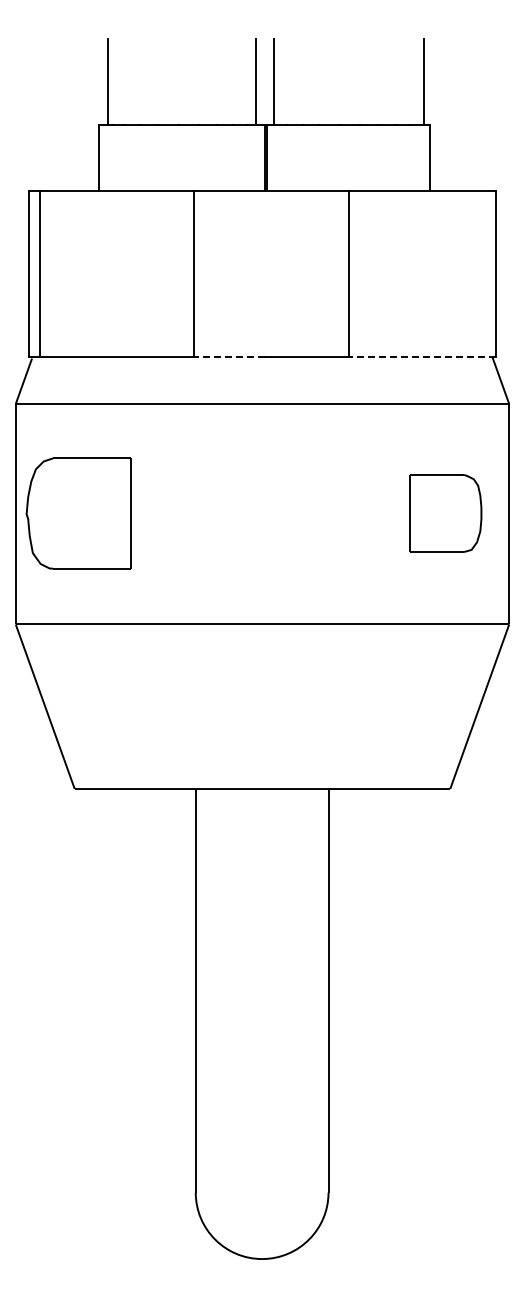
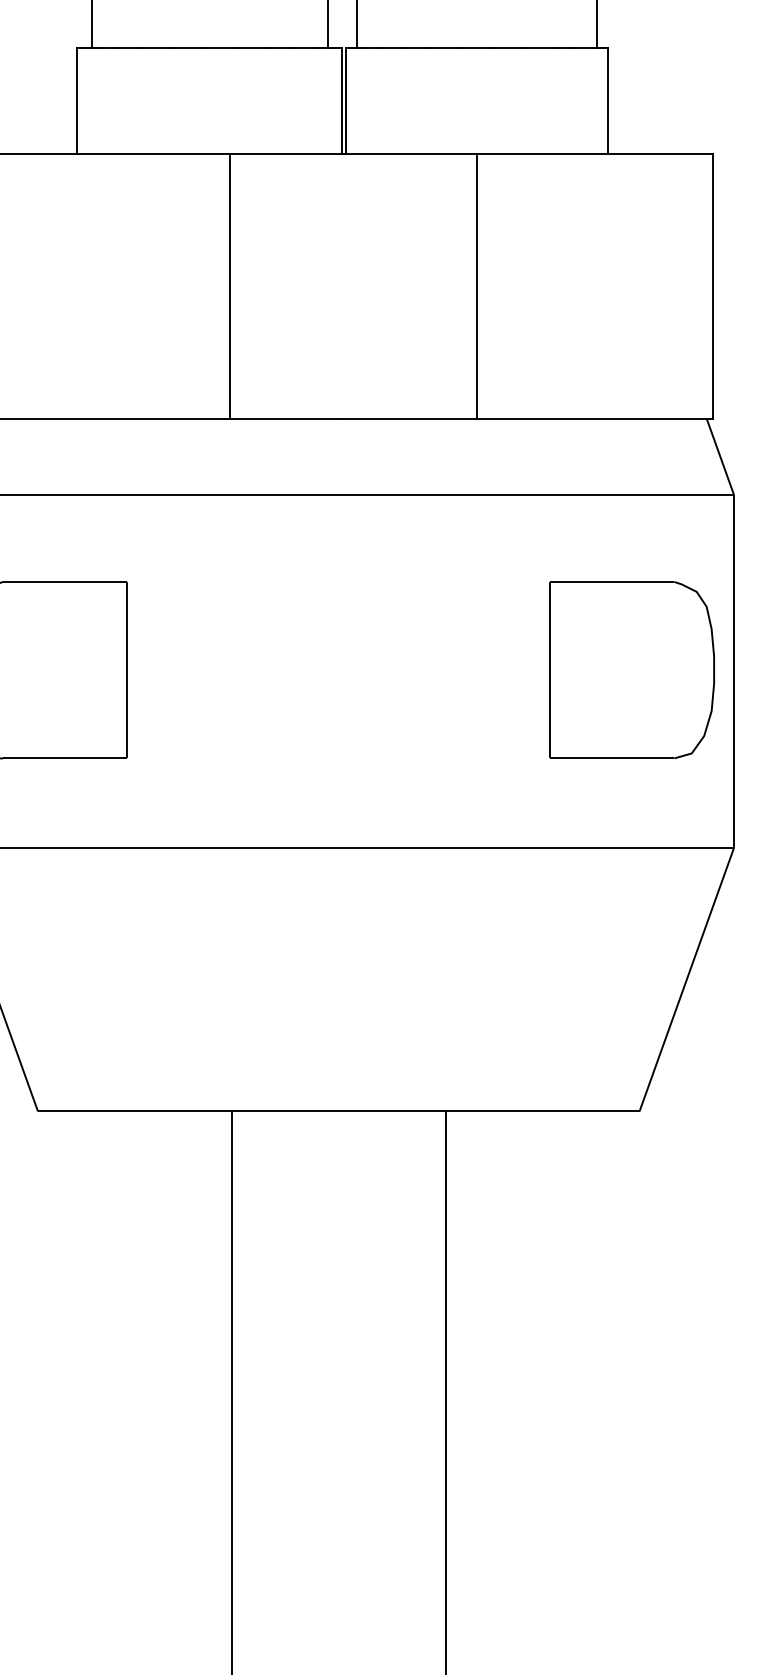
line: (229, 356) -> (285, 418), dashed -> solid
line: (422, 356) -> (595, 418), dashed -> solid
part: (445, 513) -> (631, 670), size x1.43

